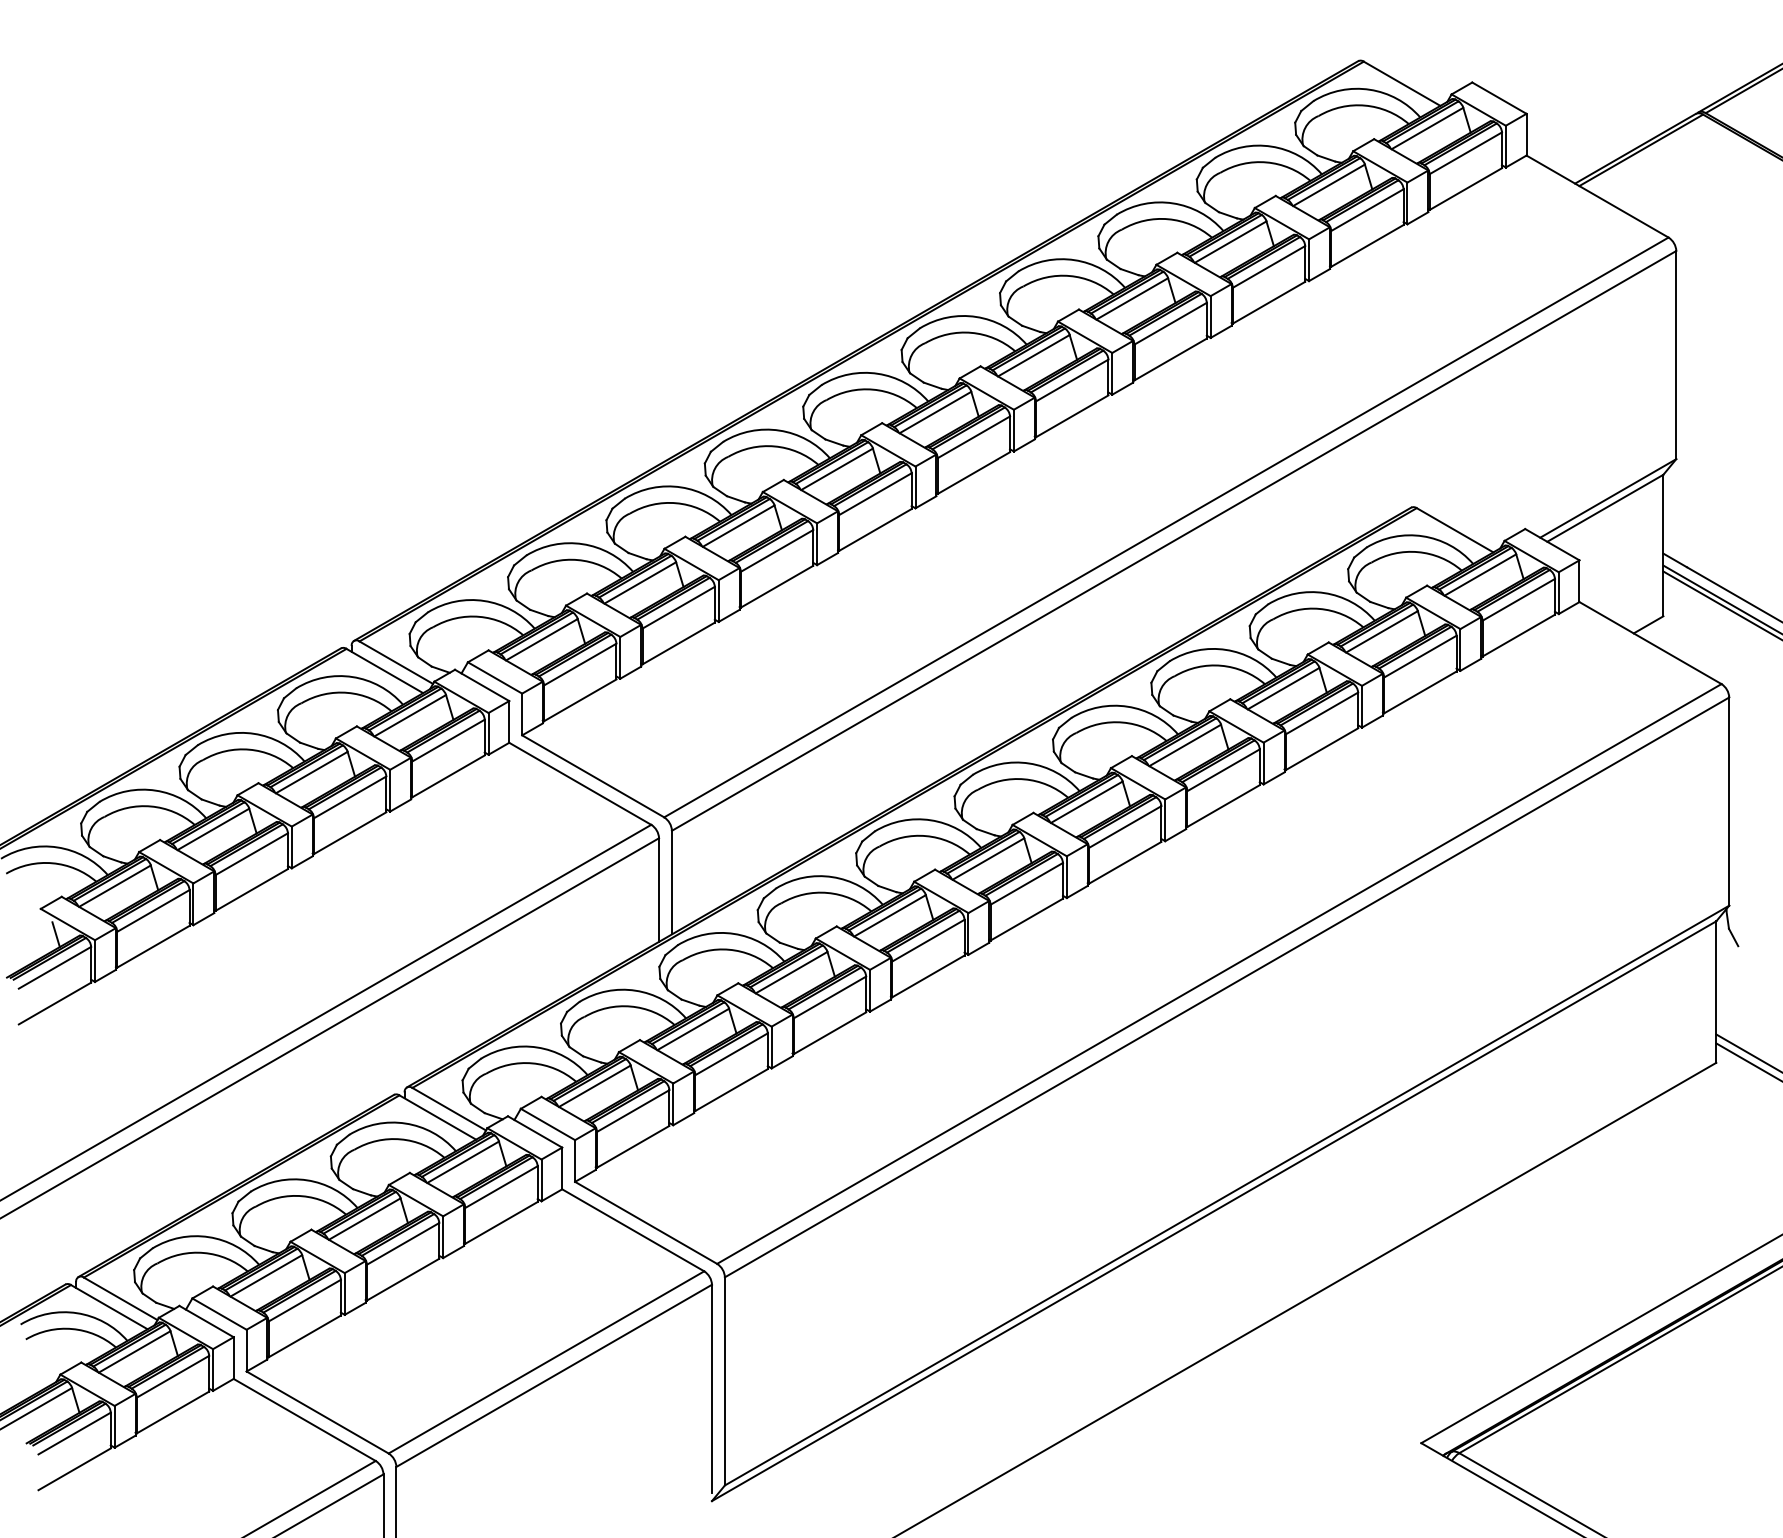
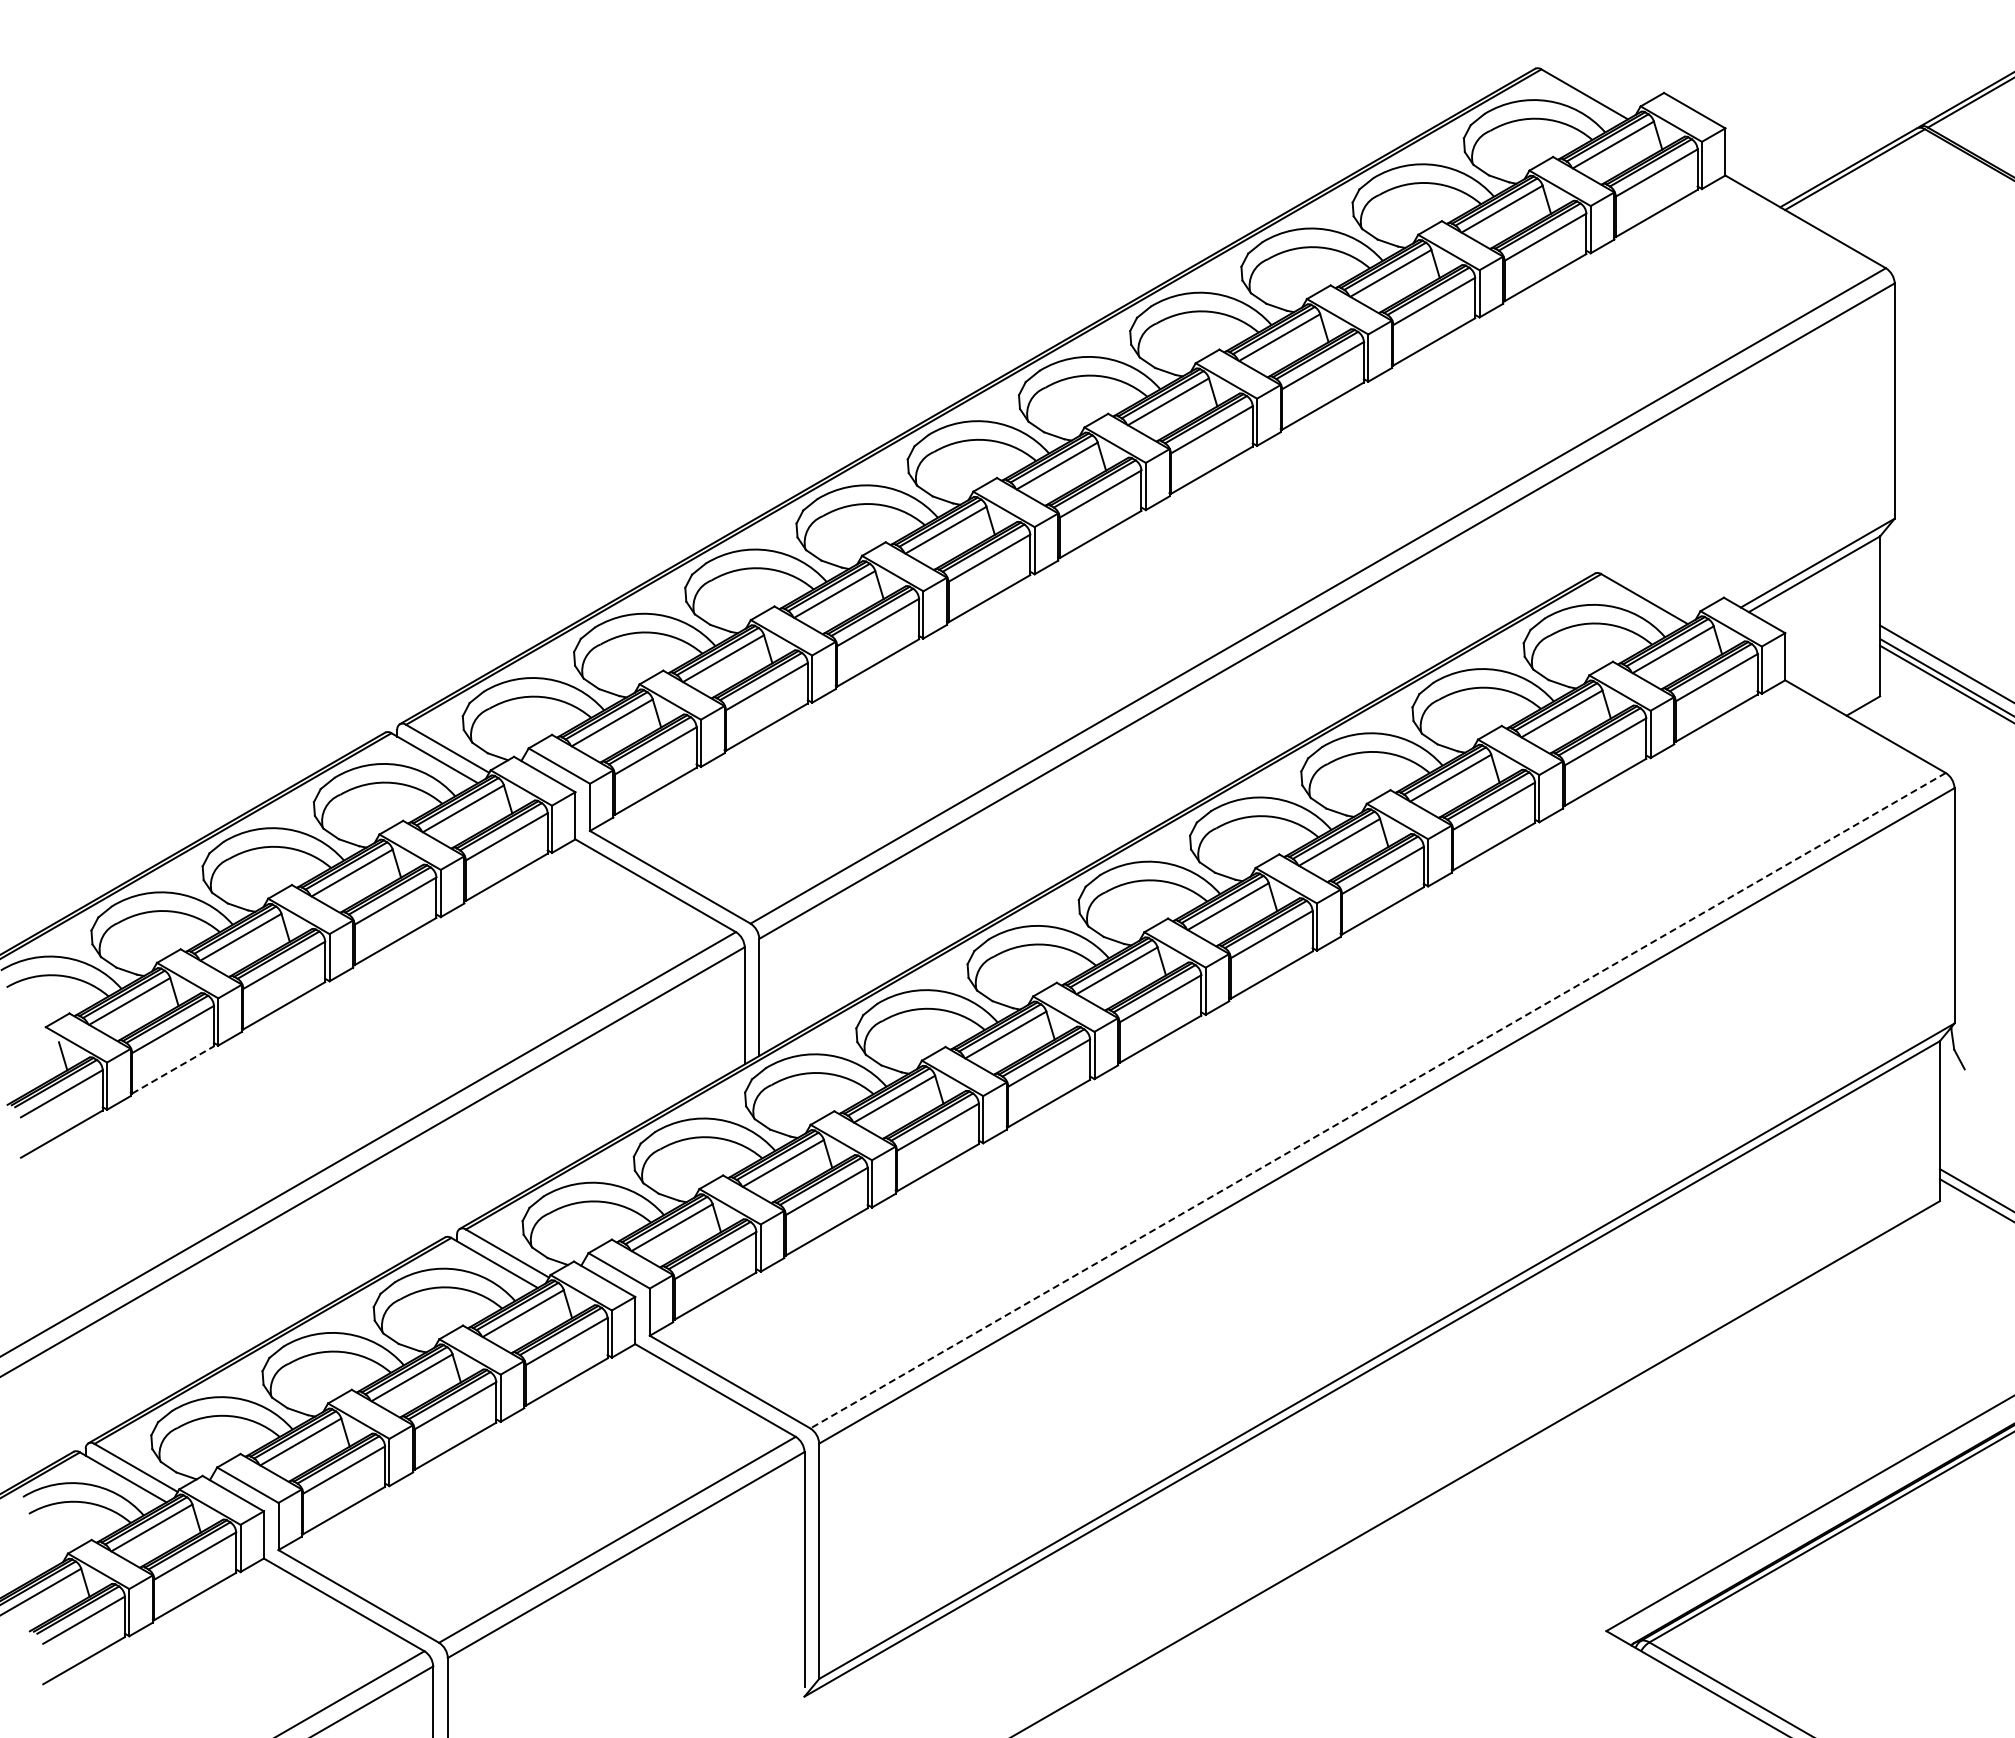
line: (153, 946) -> (173, 1069), solid -> dashed
line: (1218, 973) -> (1377, 1100), solid -> dashed

